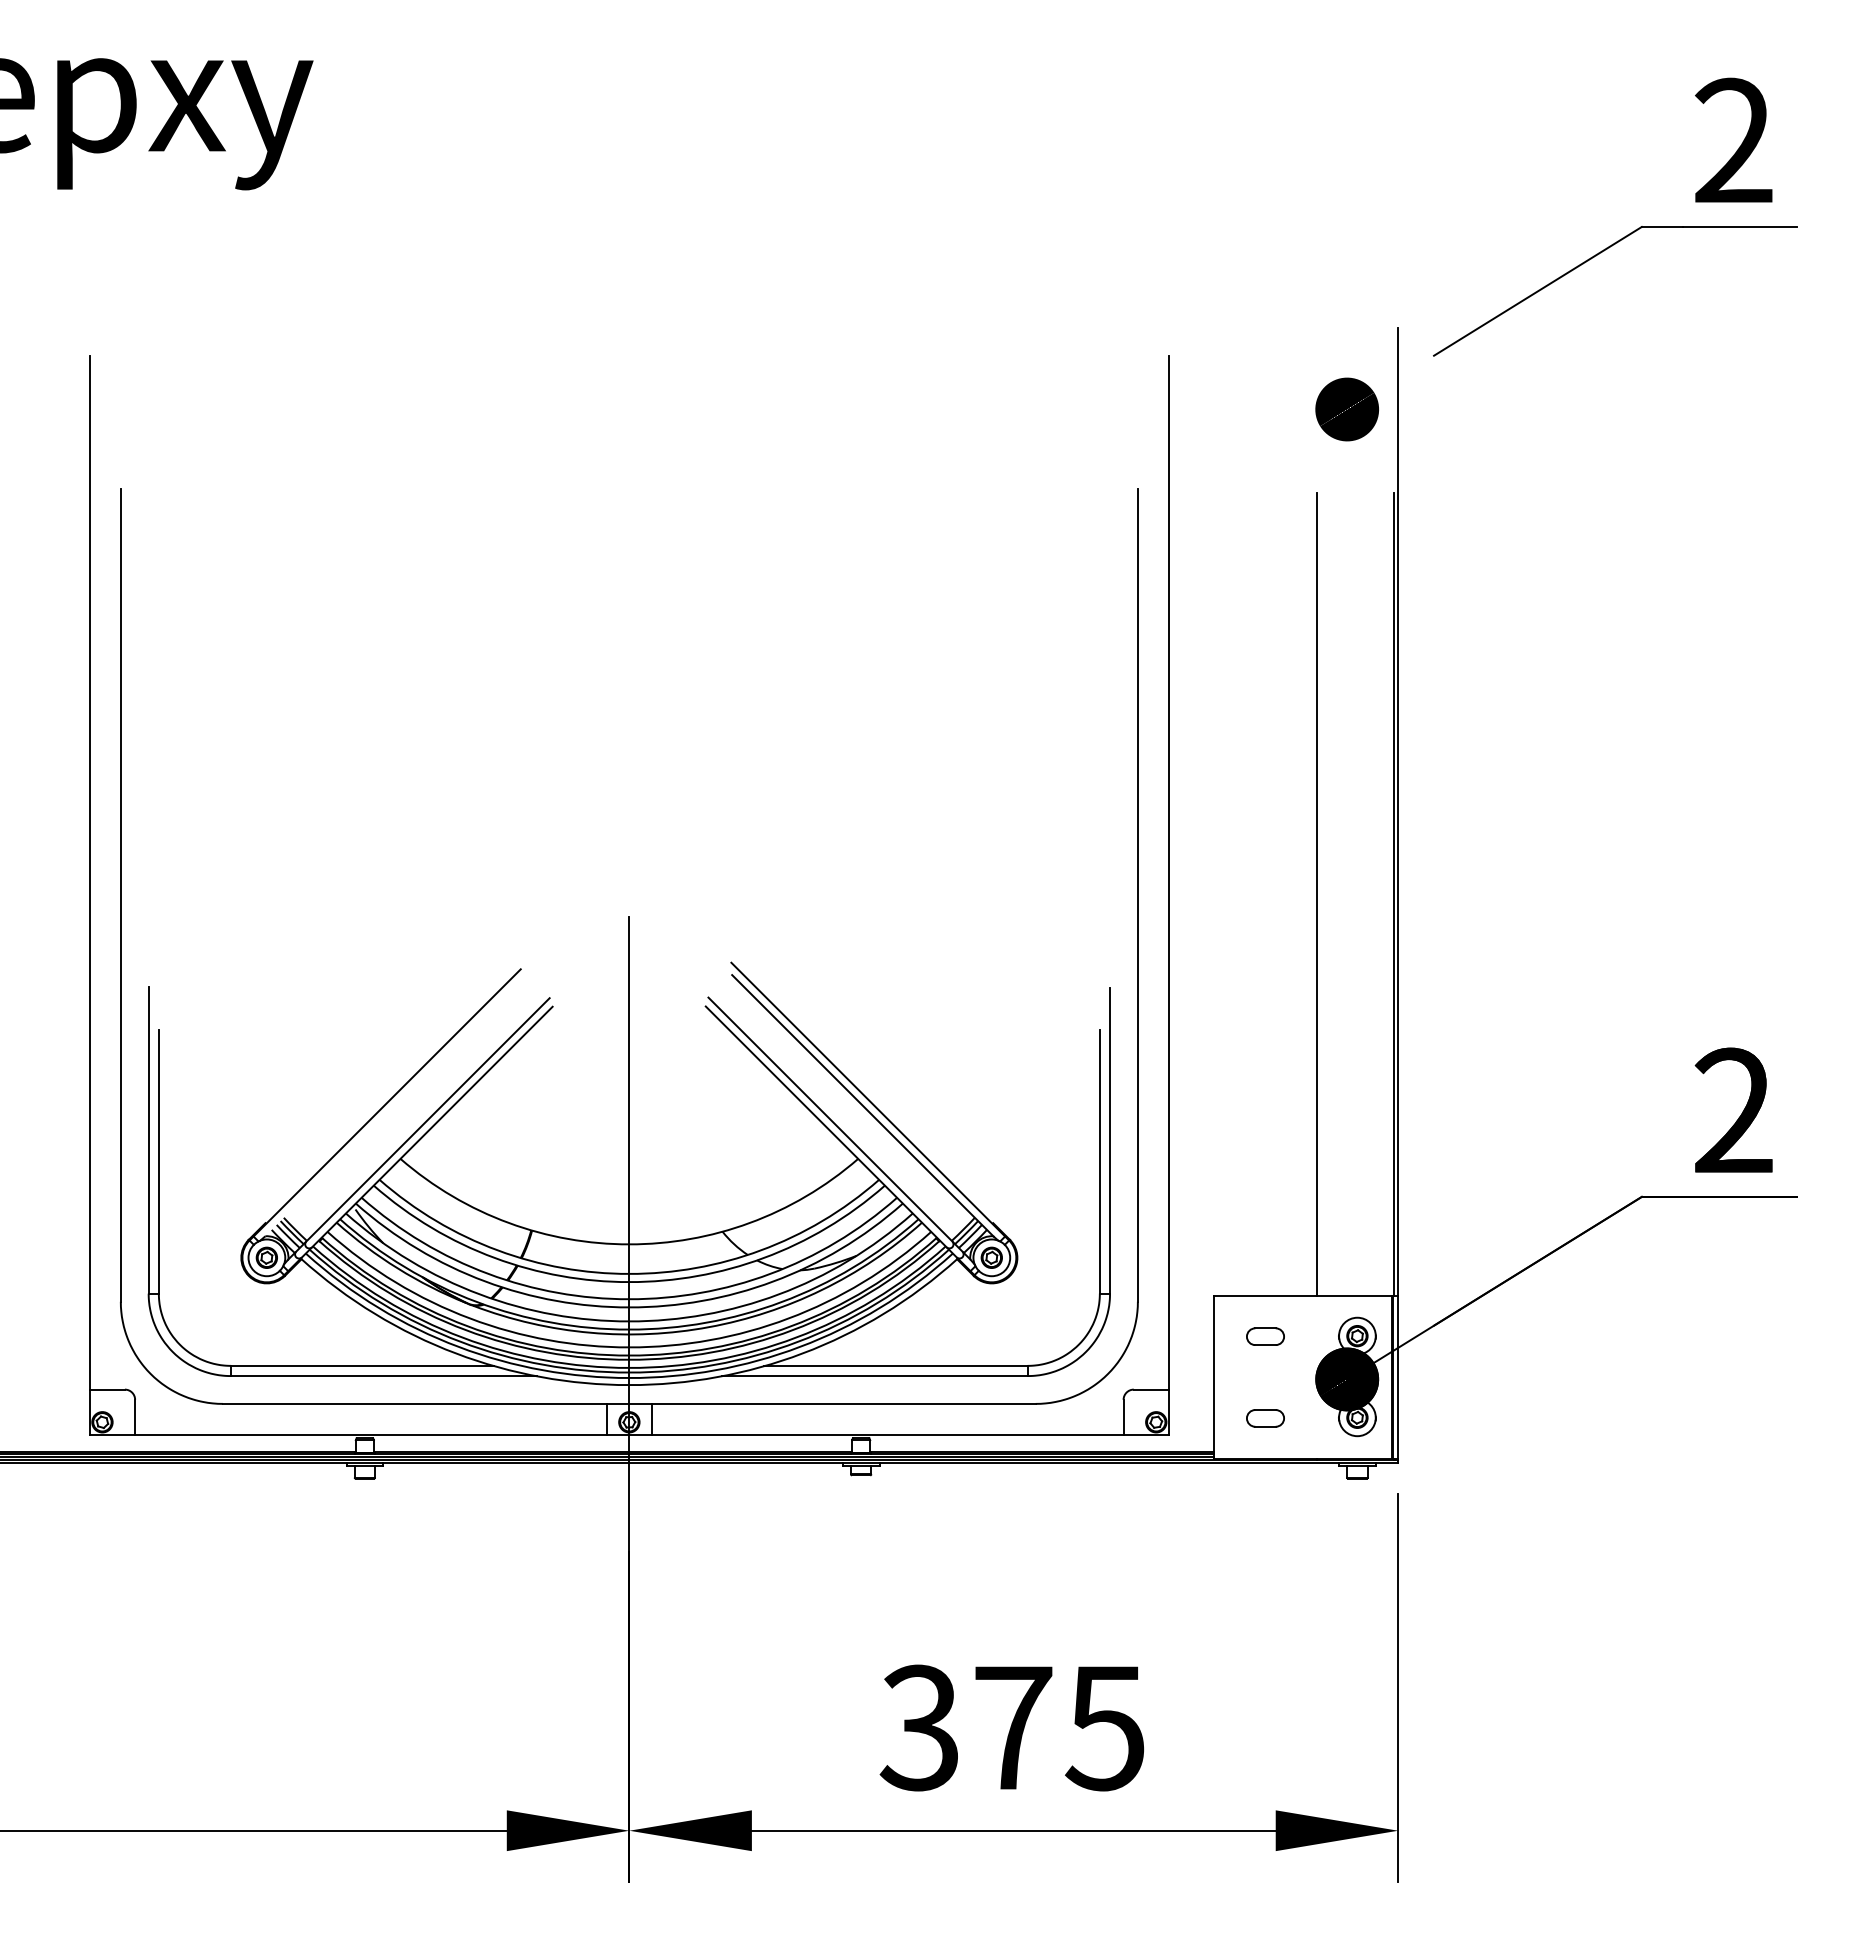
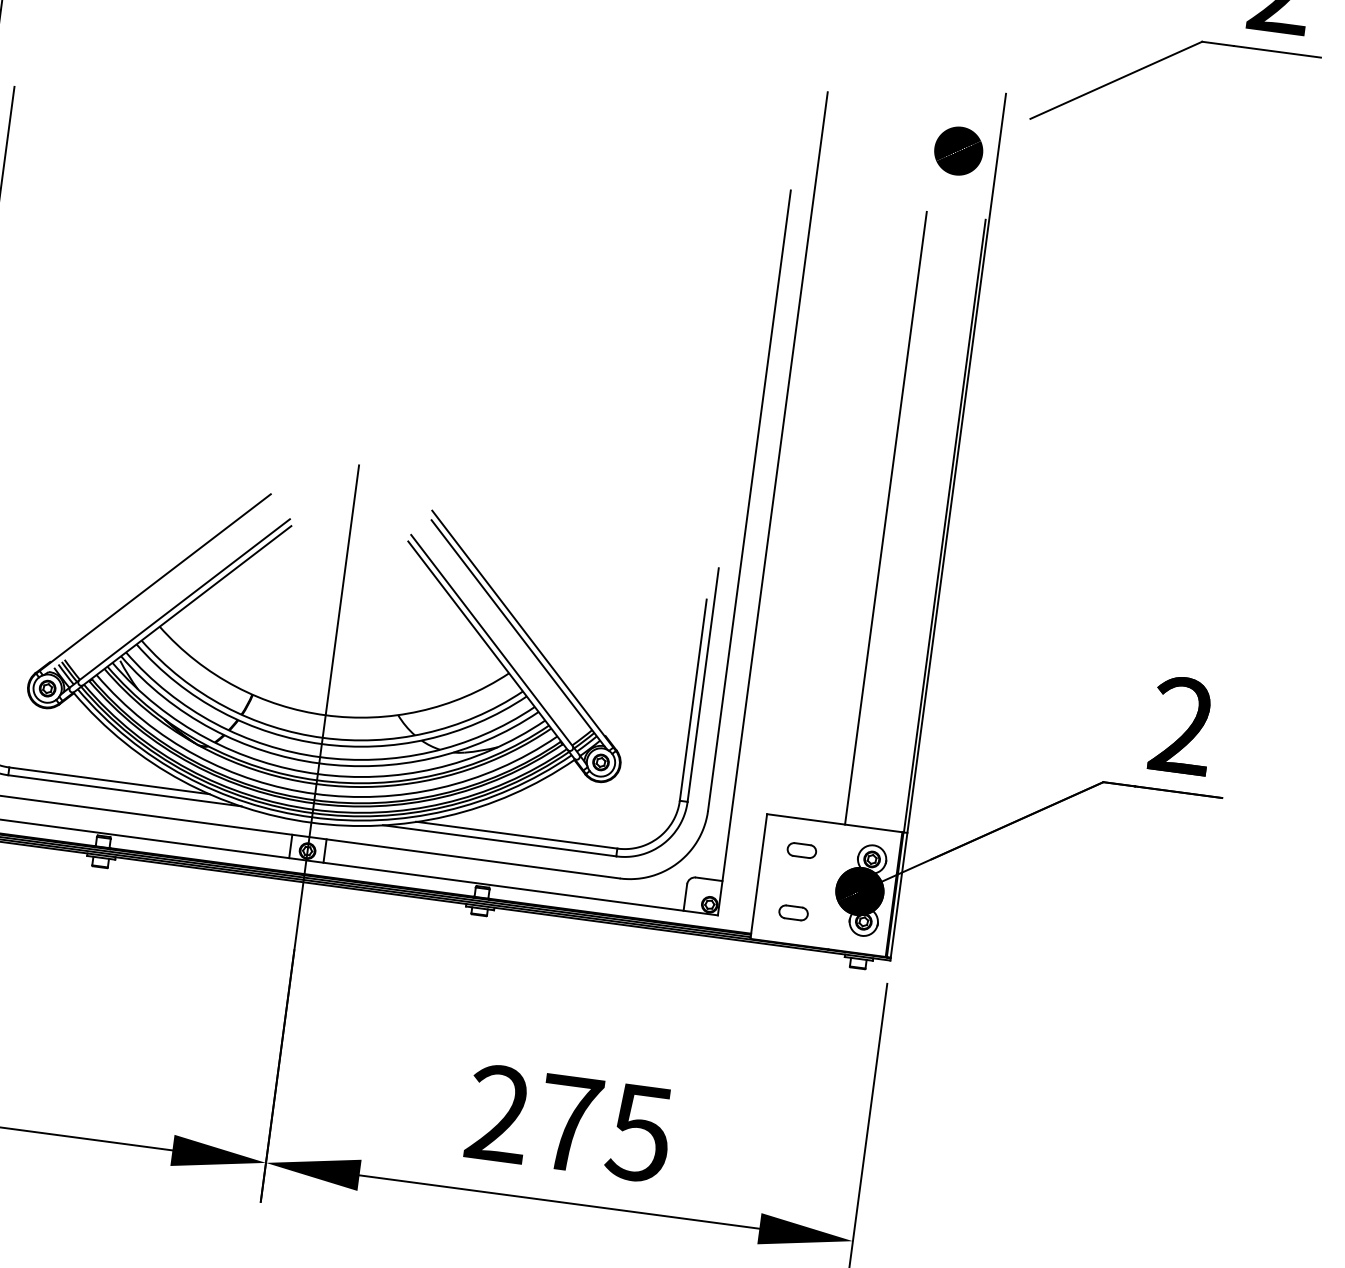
text: (918, 1727) -> (497, 1113), 375 -> 275

